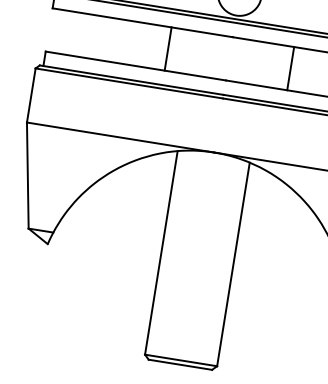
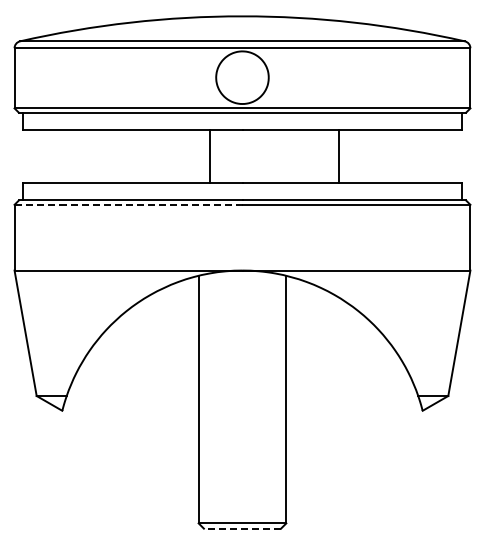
line: (167, 48) -> (209, 156), moved
line: (291, 68) -> (339, 156), moved
line: (129, 83) -> (128, 204), solid -> dashed
line: (180, 364) -> (242, 528), solid -> dashed

